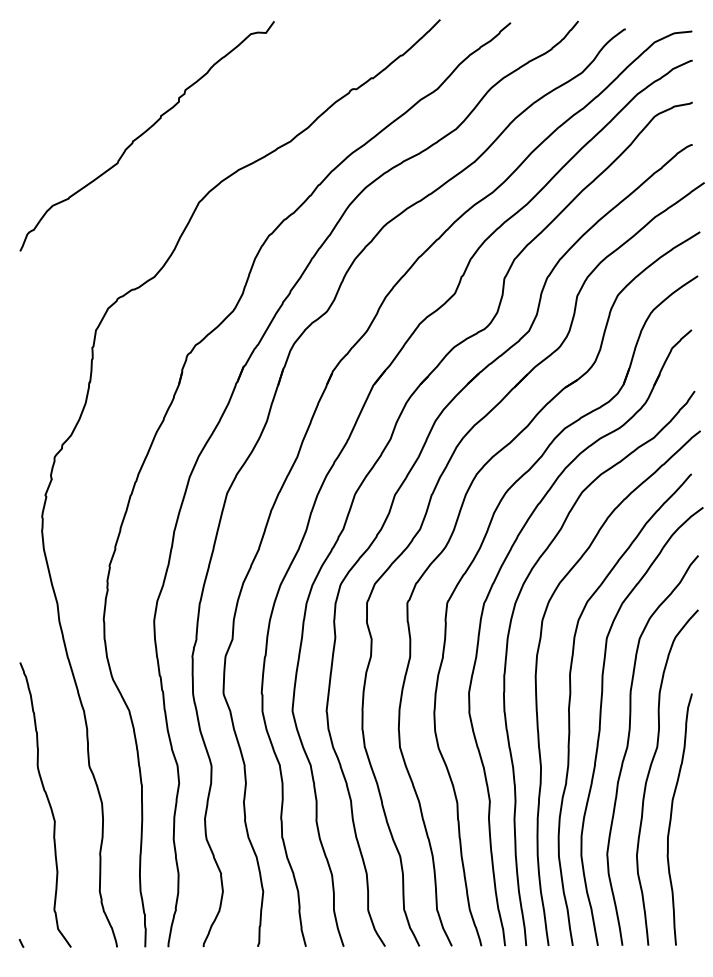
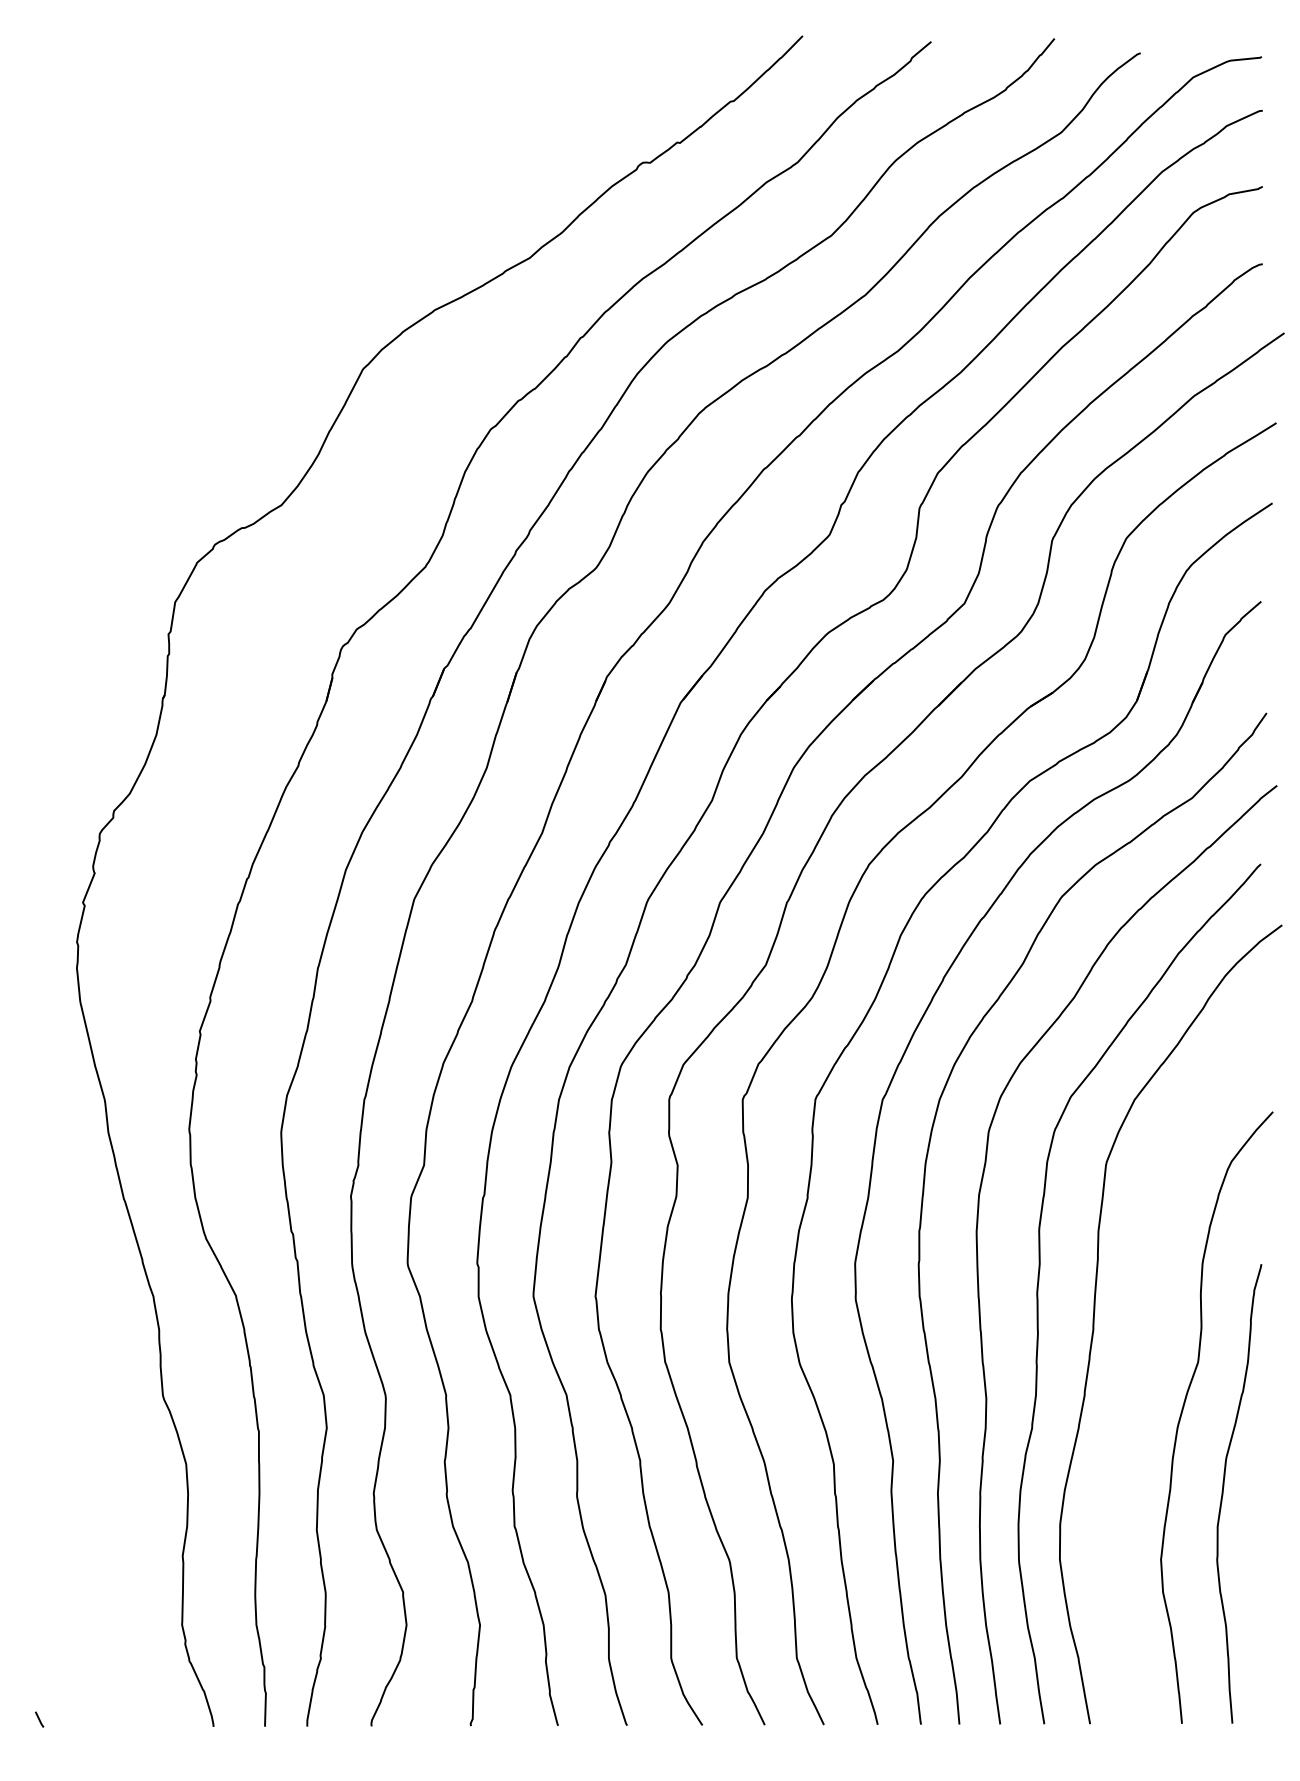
curve: (144, 133) -> (263, 243), removed
curve: (628, 747) -> (1145, 1362), removed
curve: (48, 804) -> (88, 1466), removed

